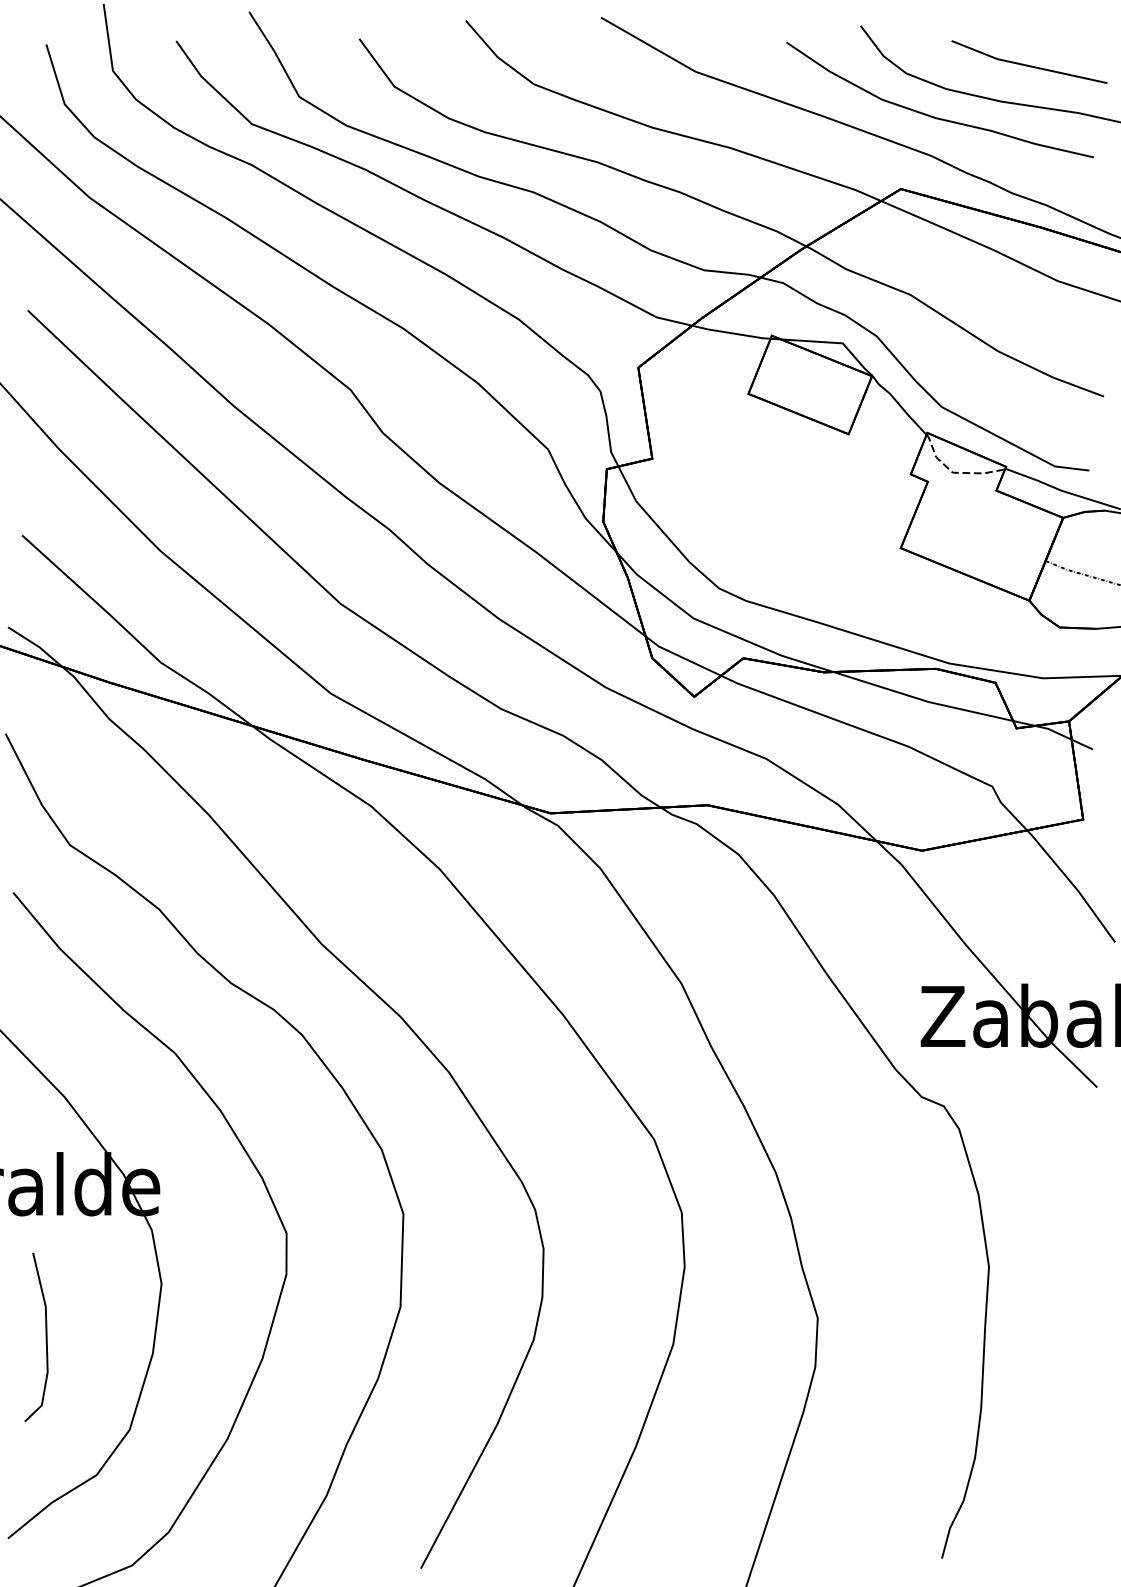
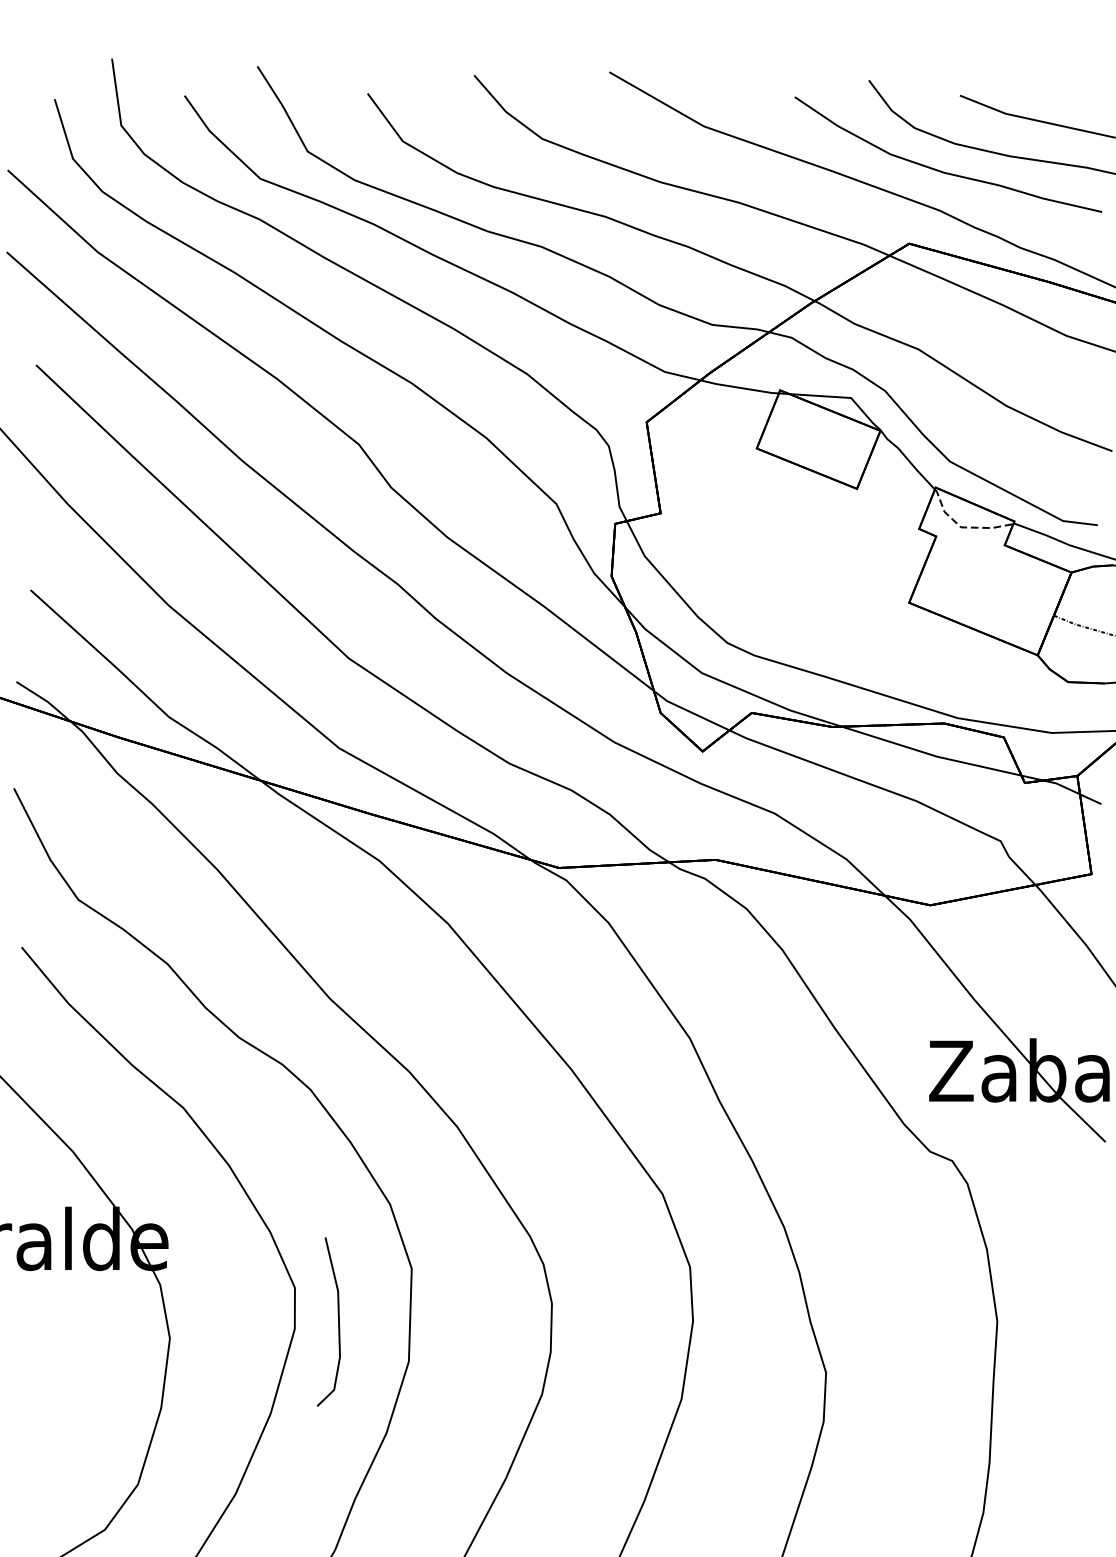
part: (45, 1337) -> (337, 1322), moved

